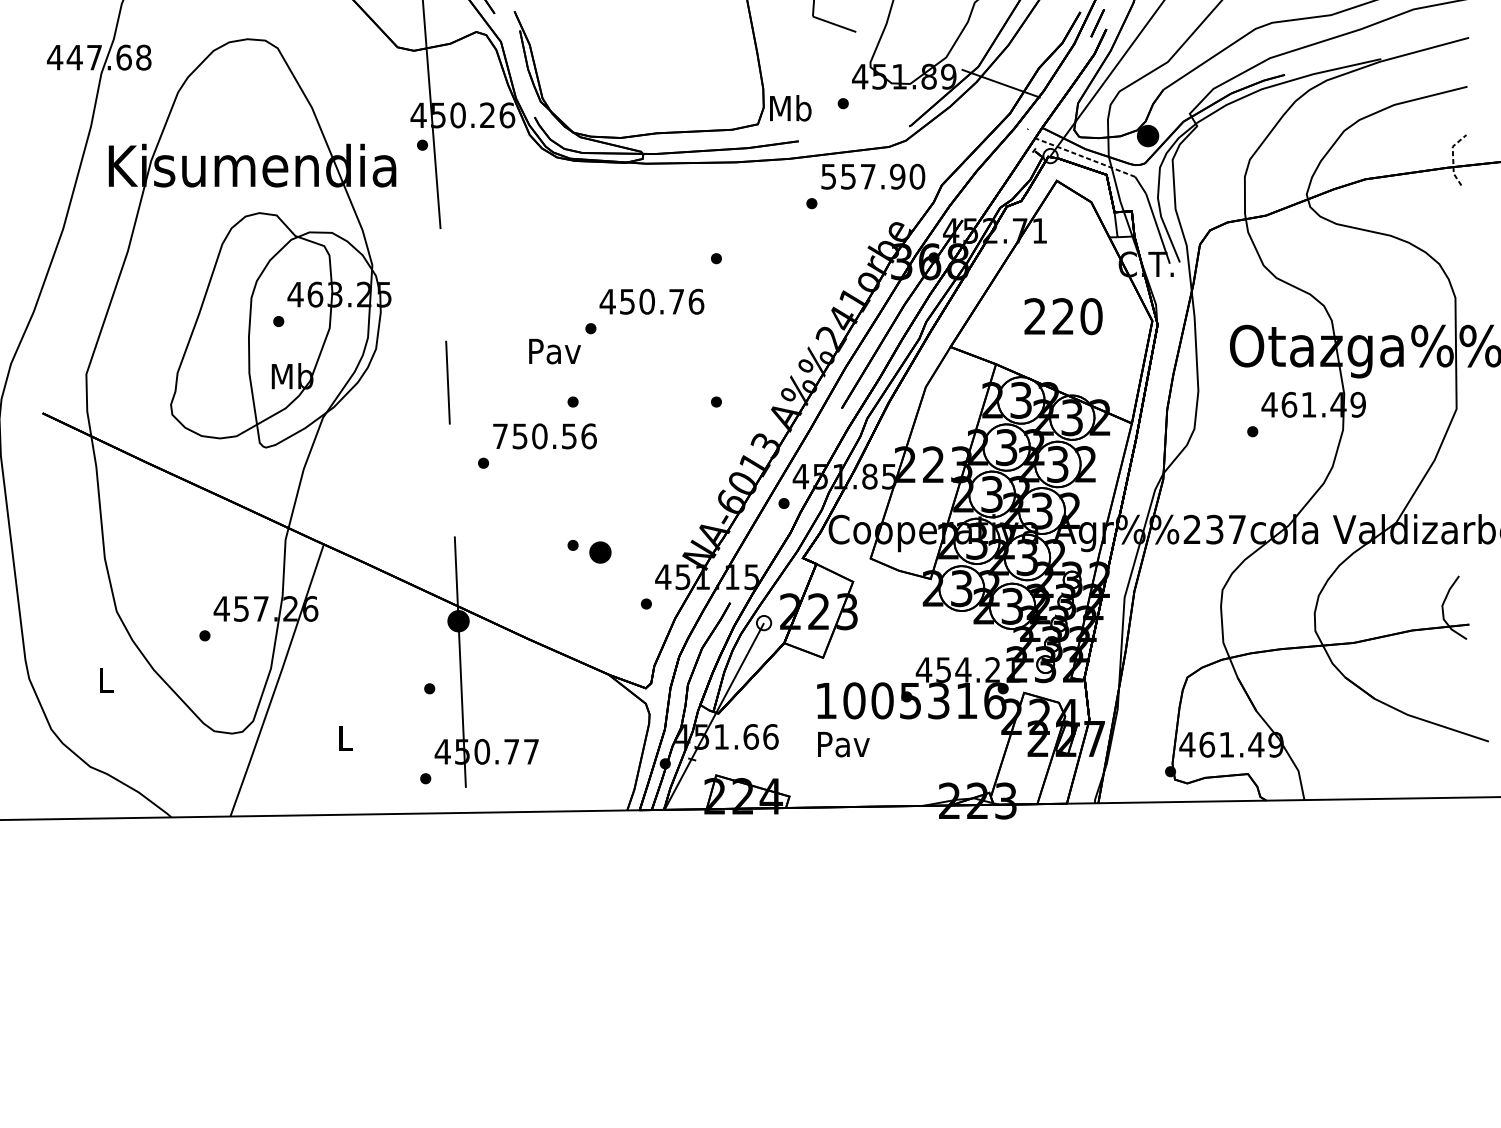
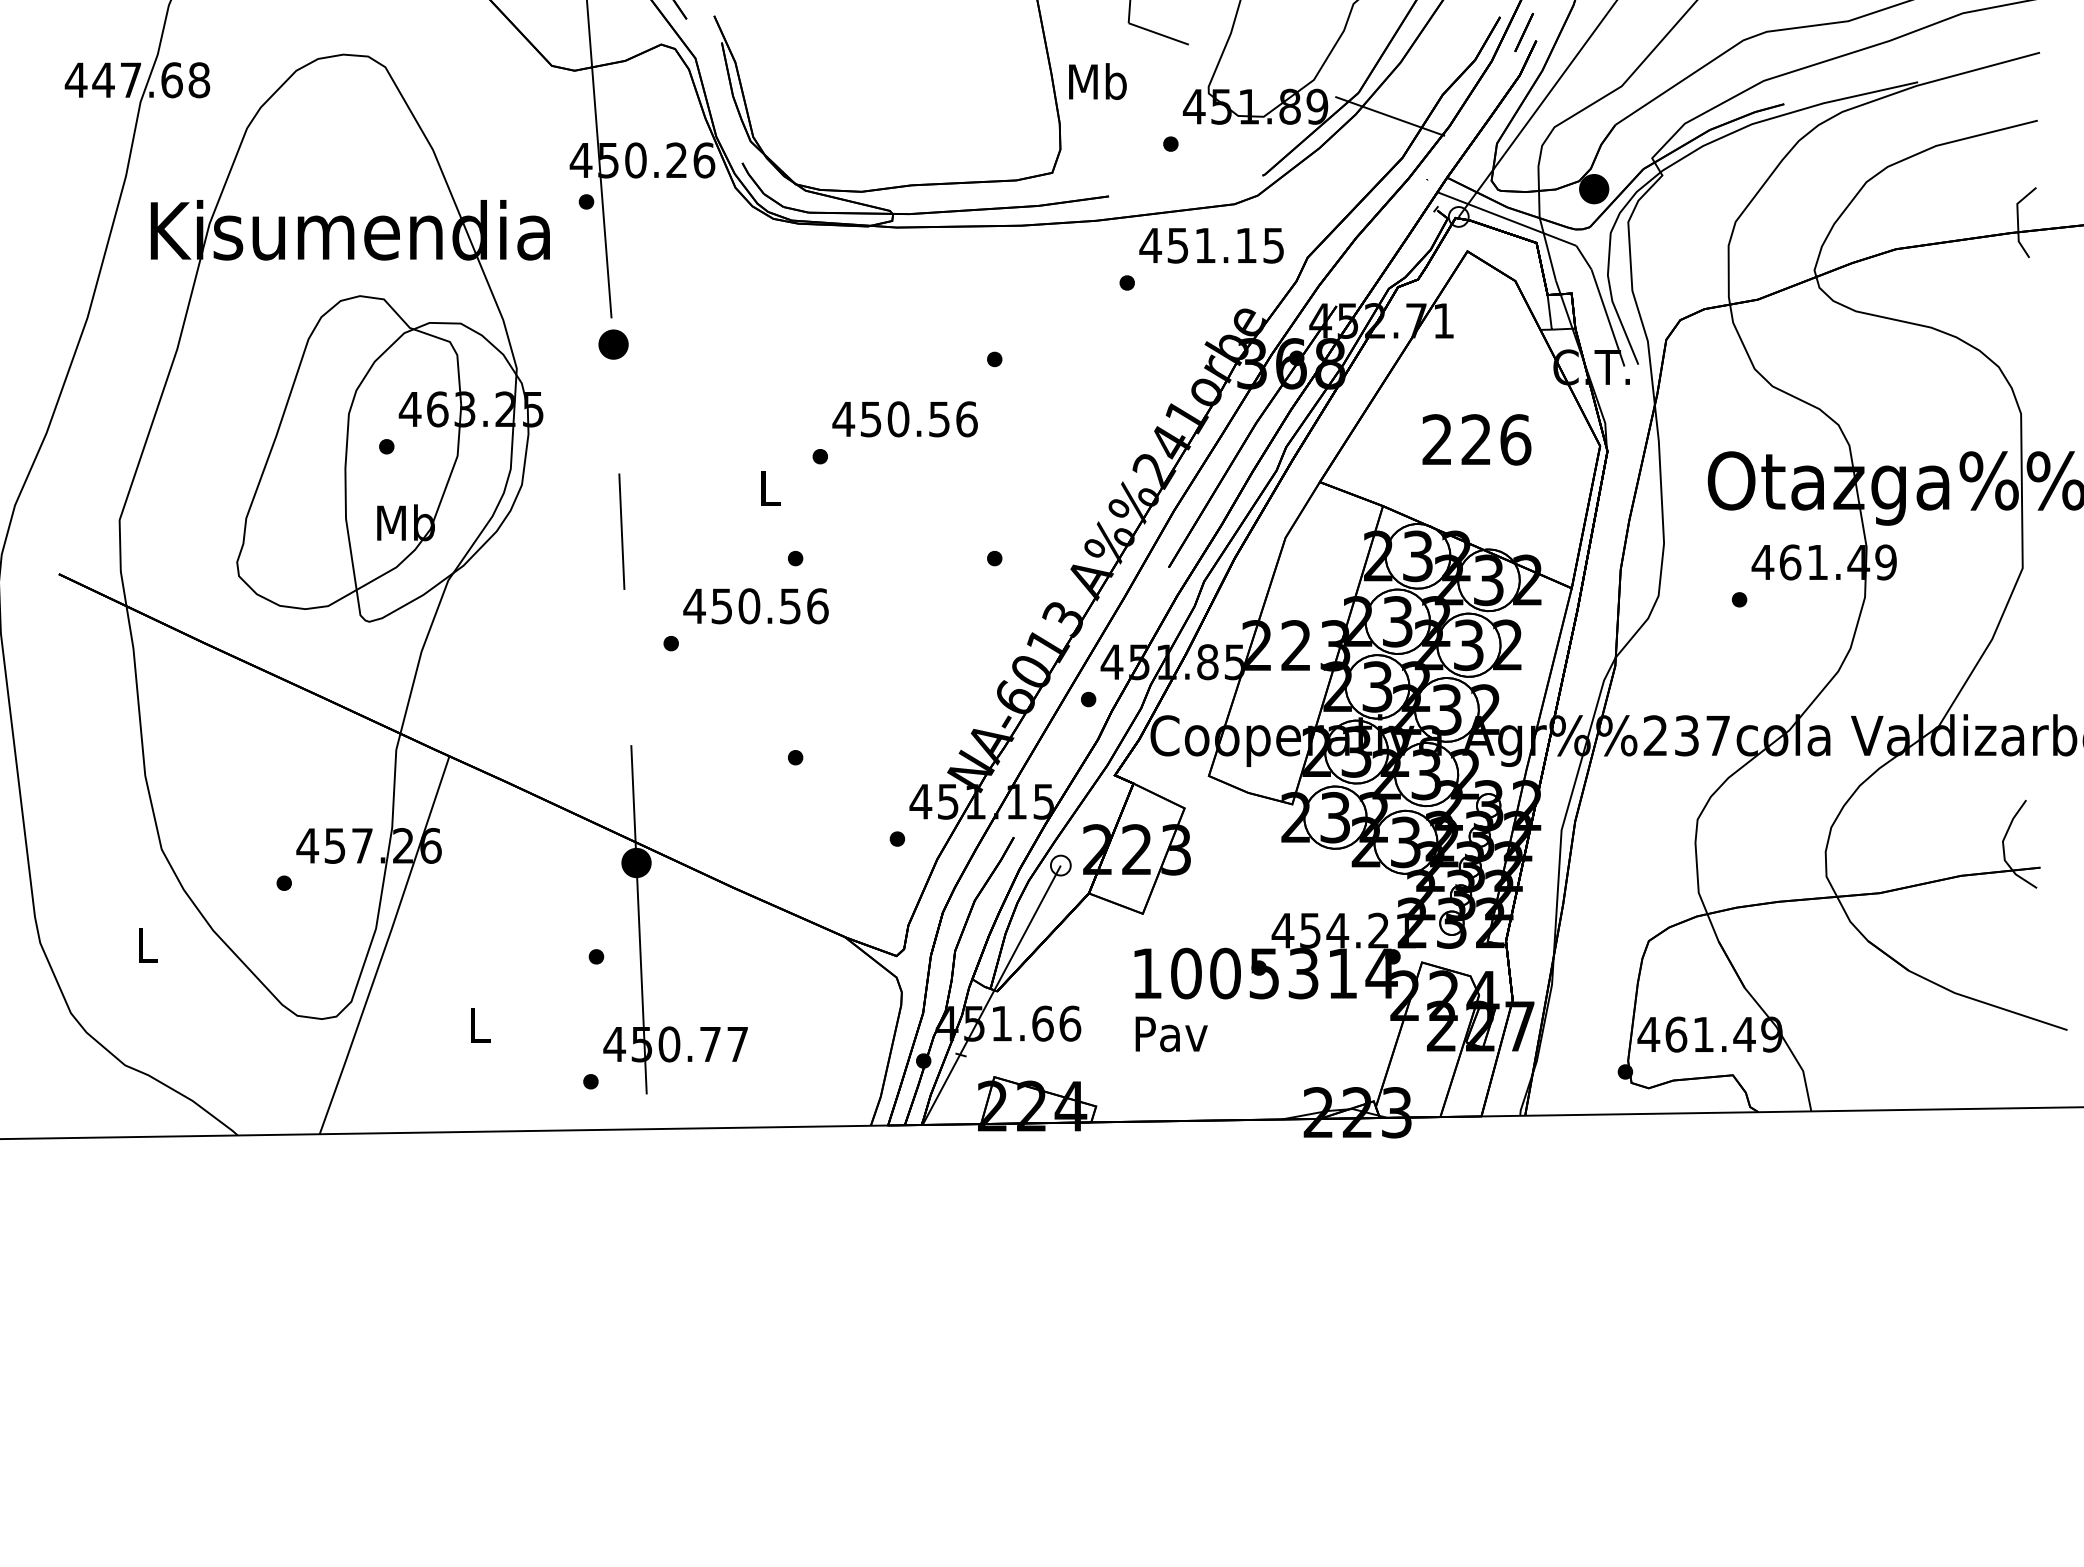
text: (790, 108) -> (1097, 81), moved
line: (1084, 157) -> (1506, 218), dashed -> solid
line: (1452, 157) -> (2017, 219), dashed -> solid
text: (872, 176) -> (1211, 245), 557.90 -> 451.15
text: (676, 301) -> (939, 419), 450.76 -> 450.56
text: (1091, 316) -> (1515, 439), 220 -> 226
text: (555, 351) -> (770, 488), Pav -> L
text: (500, 435) -> (694, 605), 750.56 -> 450.56
part: (600, 552) -> (613, 344), moved
text: (994, 700) -> (1381, 973), 1005316 -> 1005314

